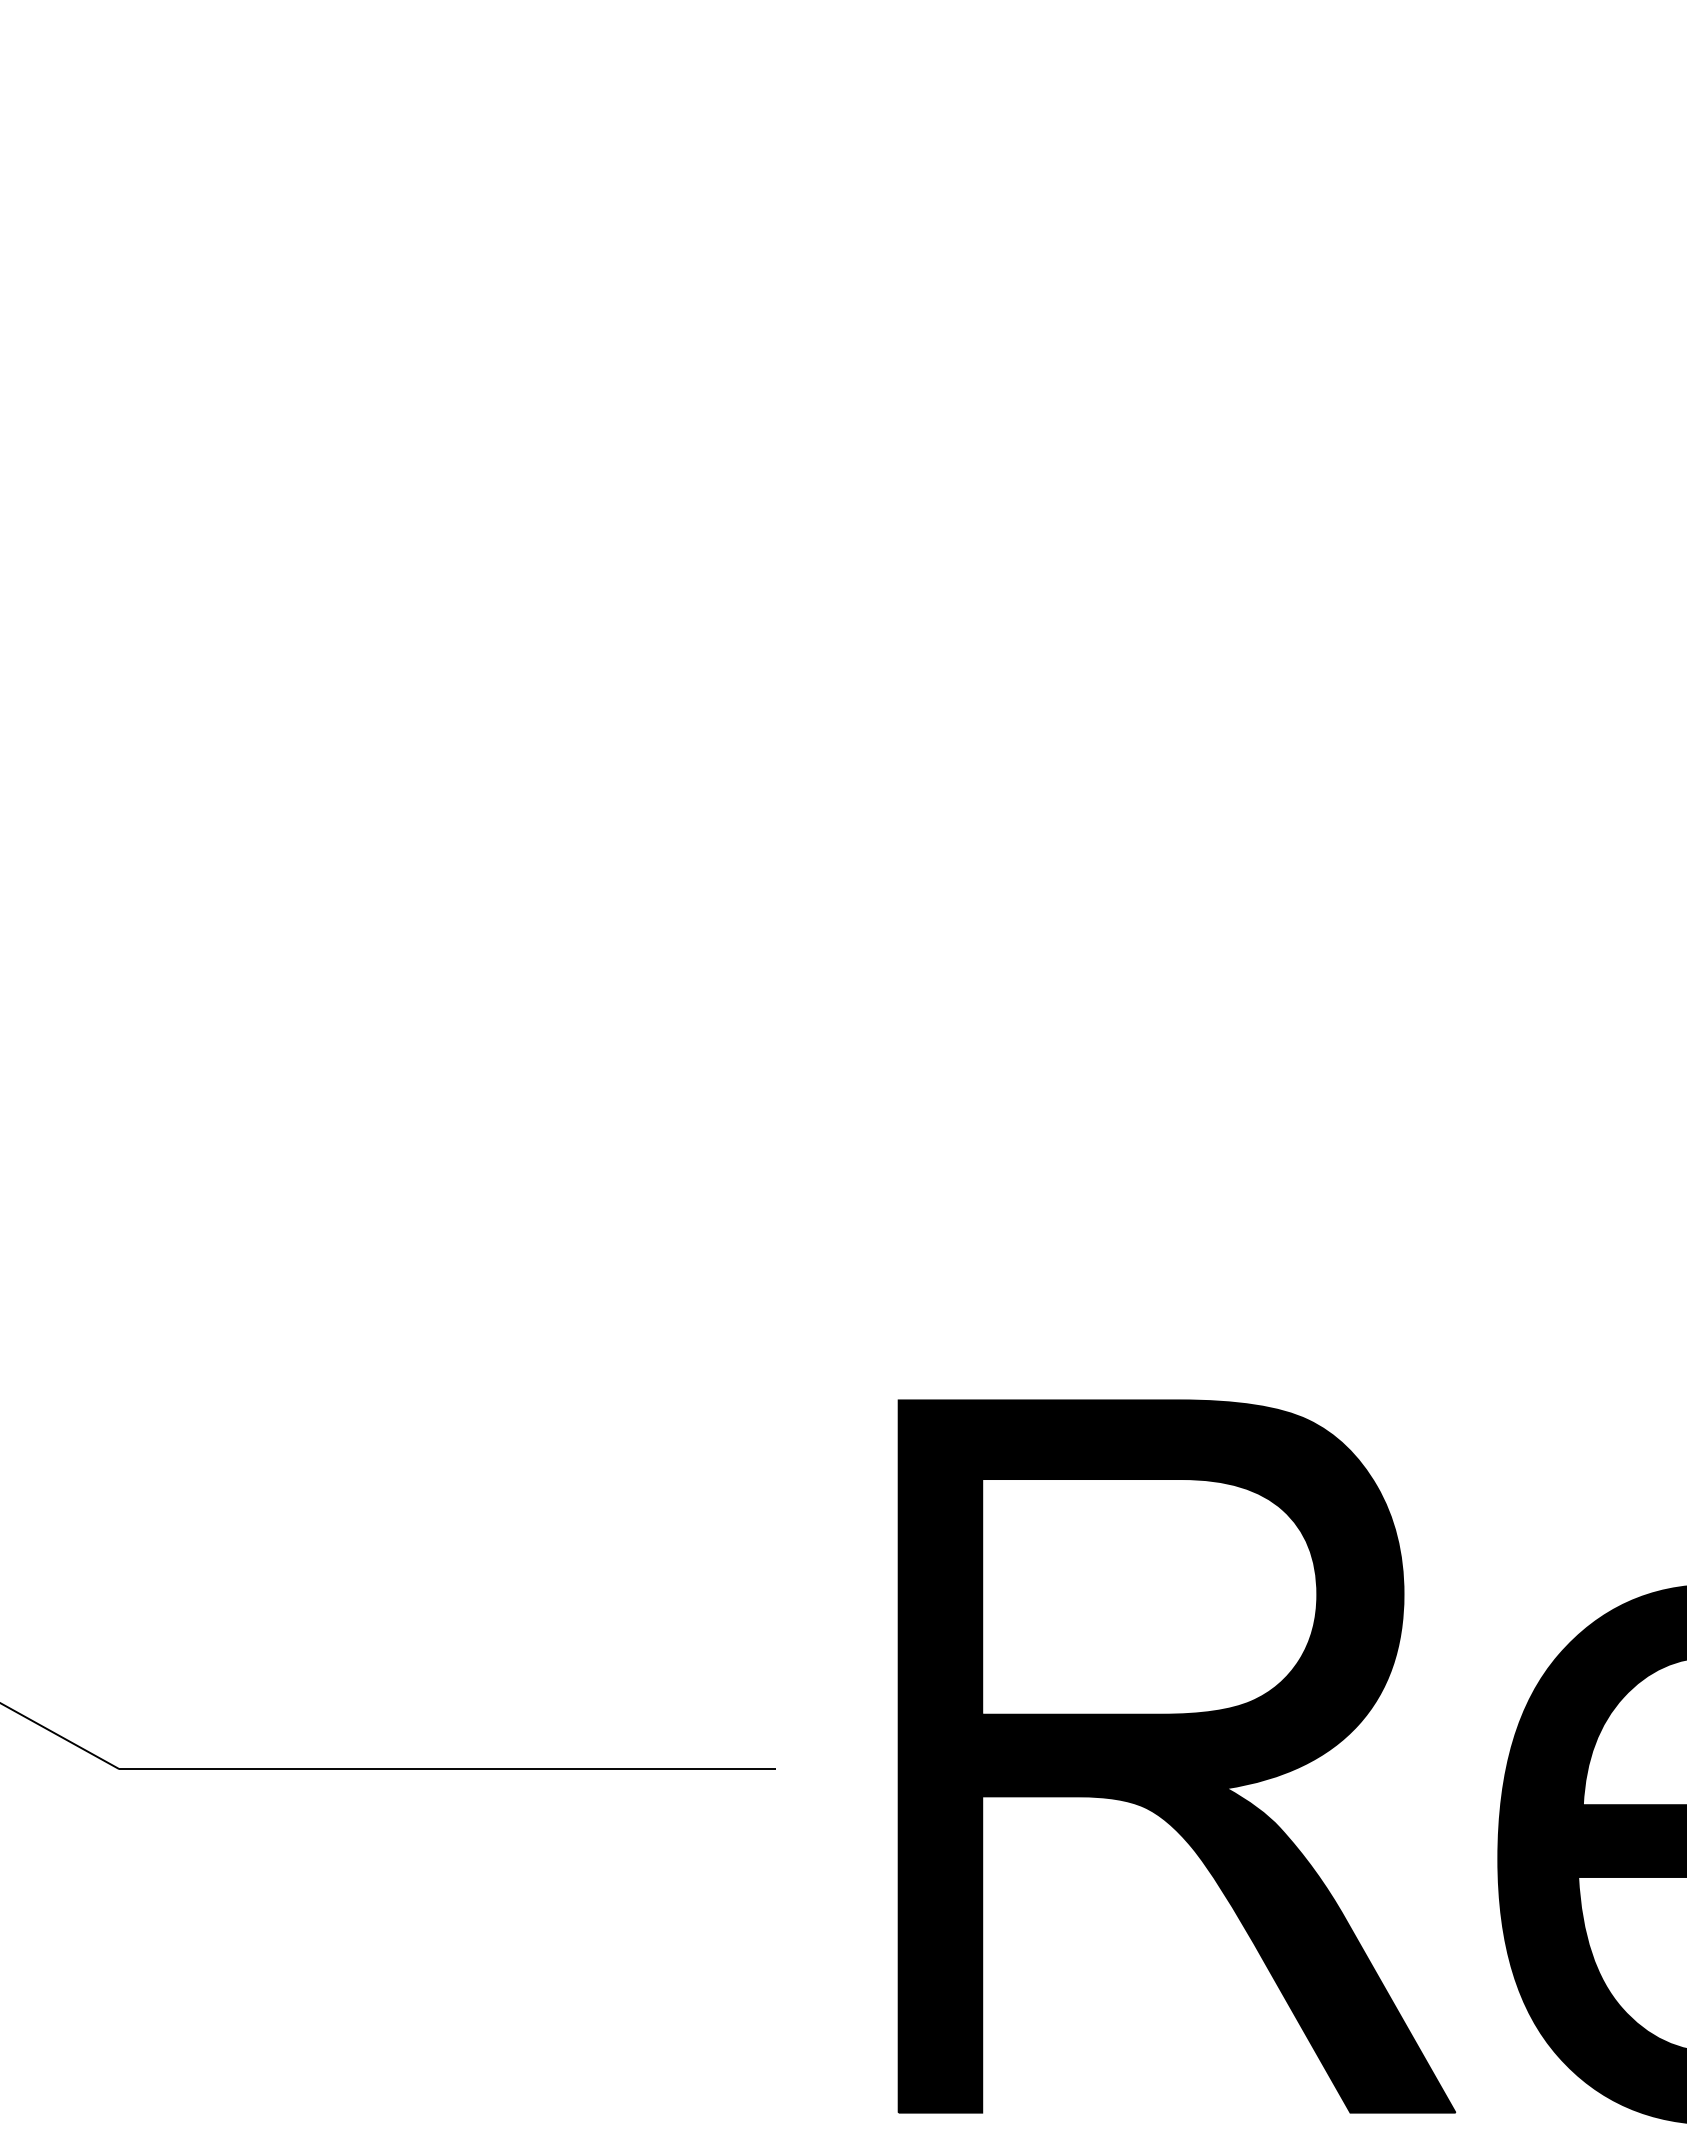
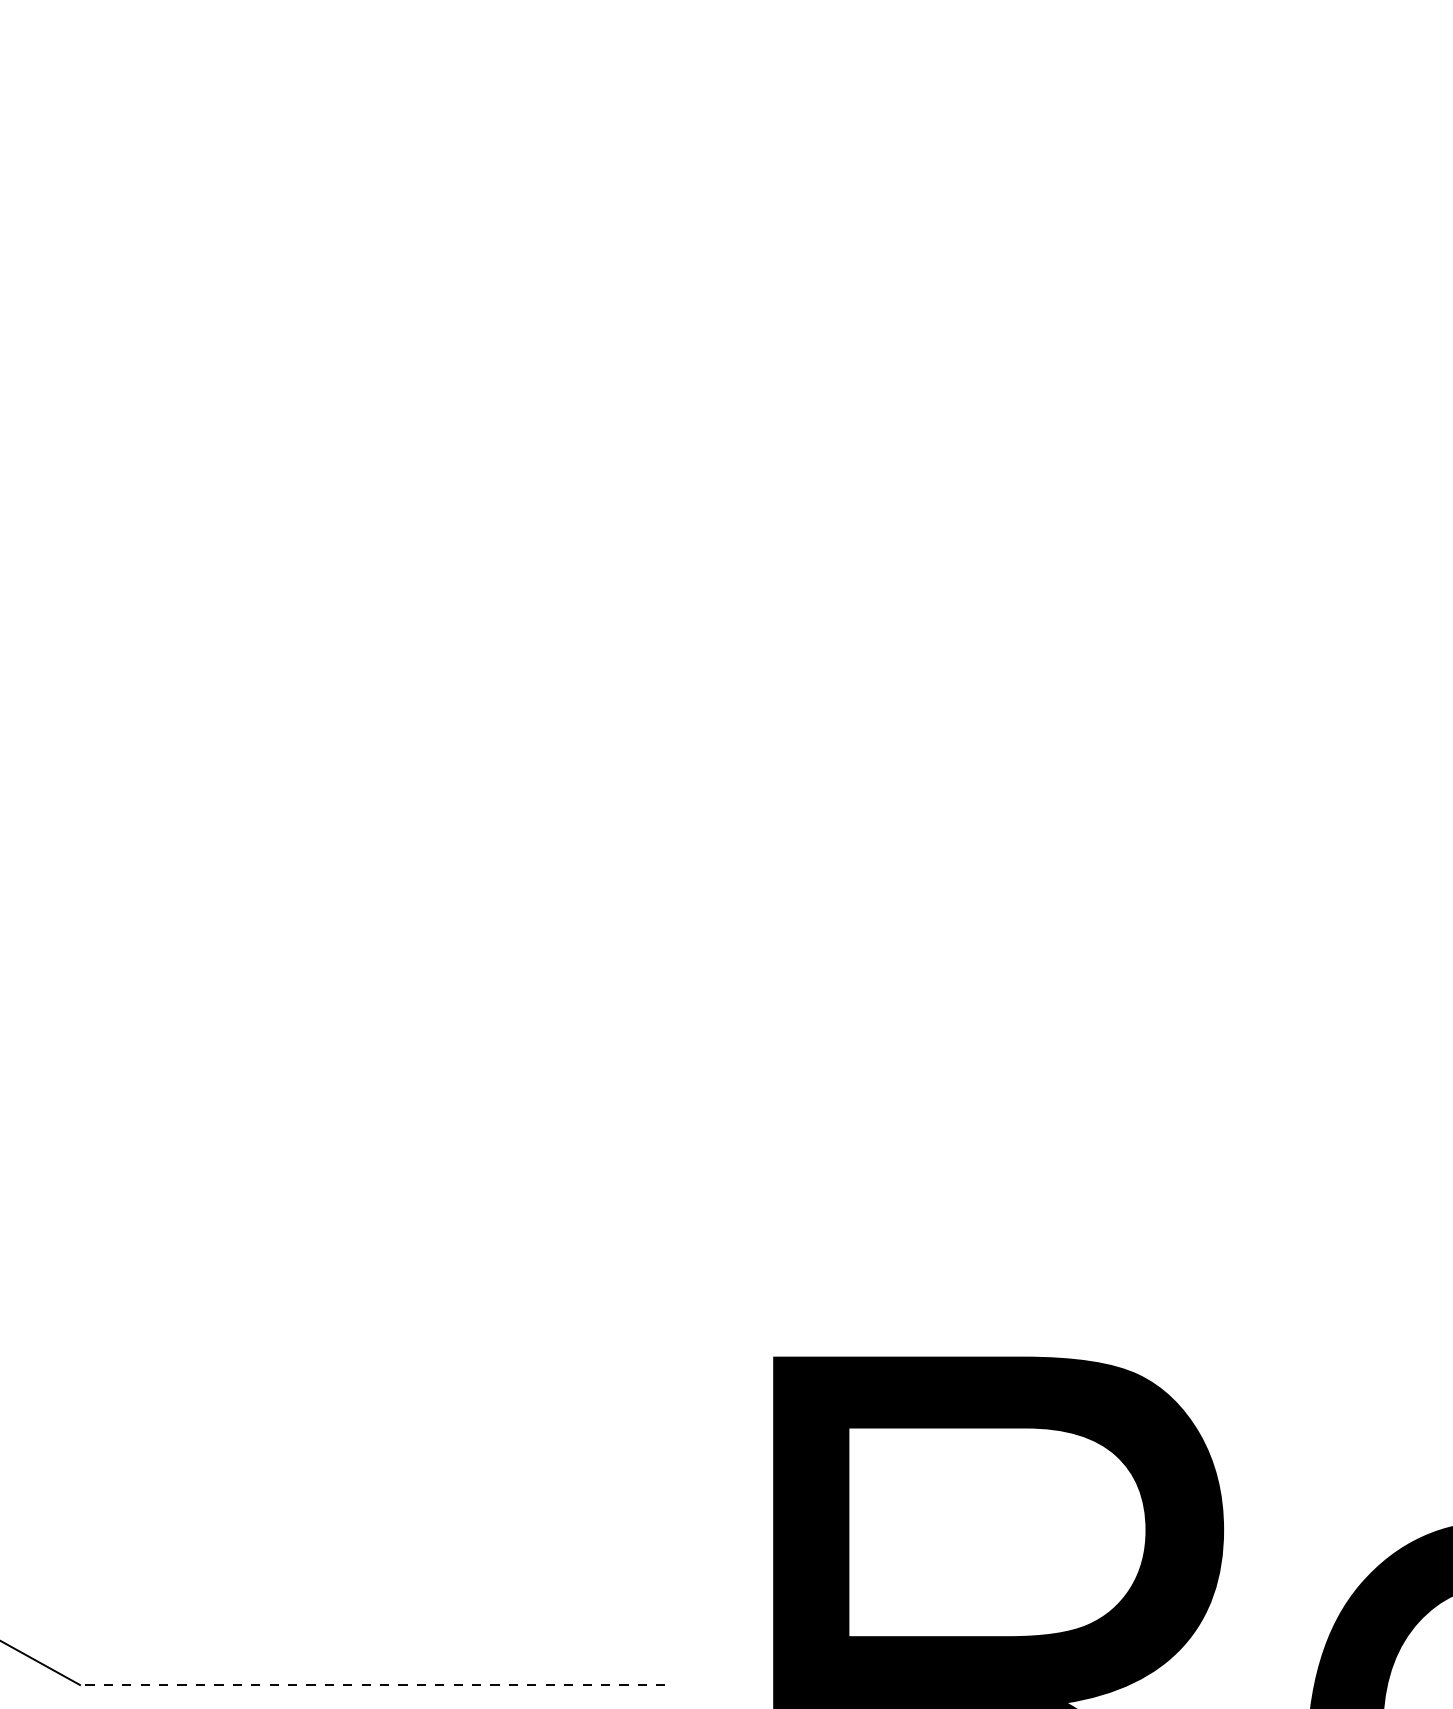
line: (447, 1769) -> (372, 1685), solid -> dashed

